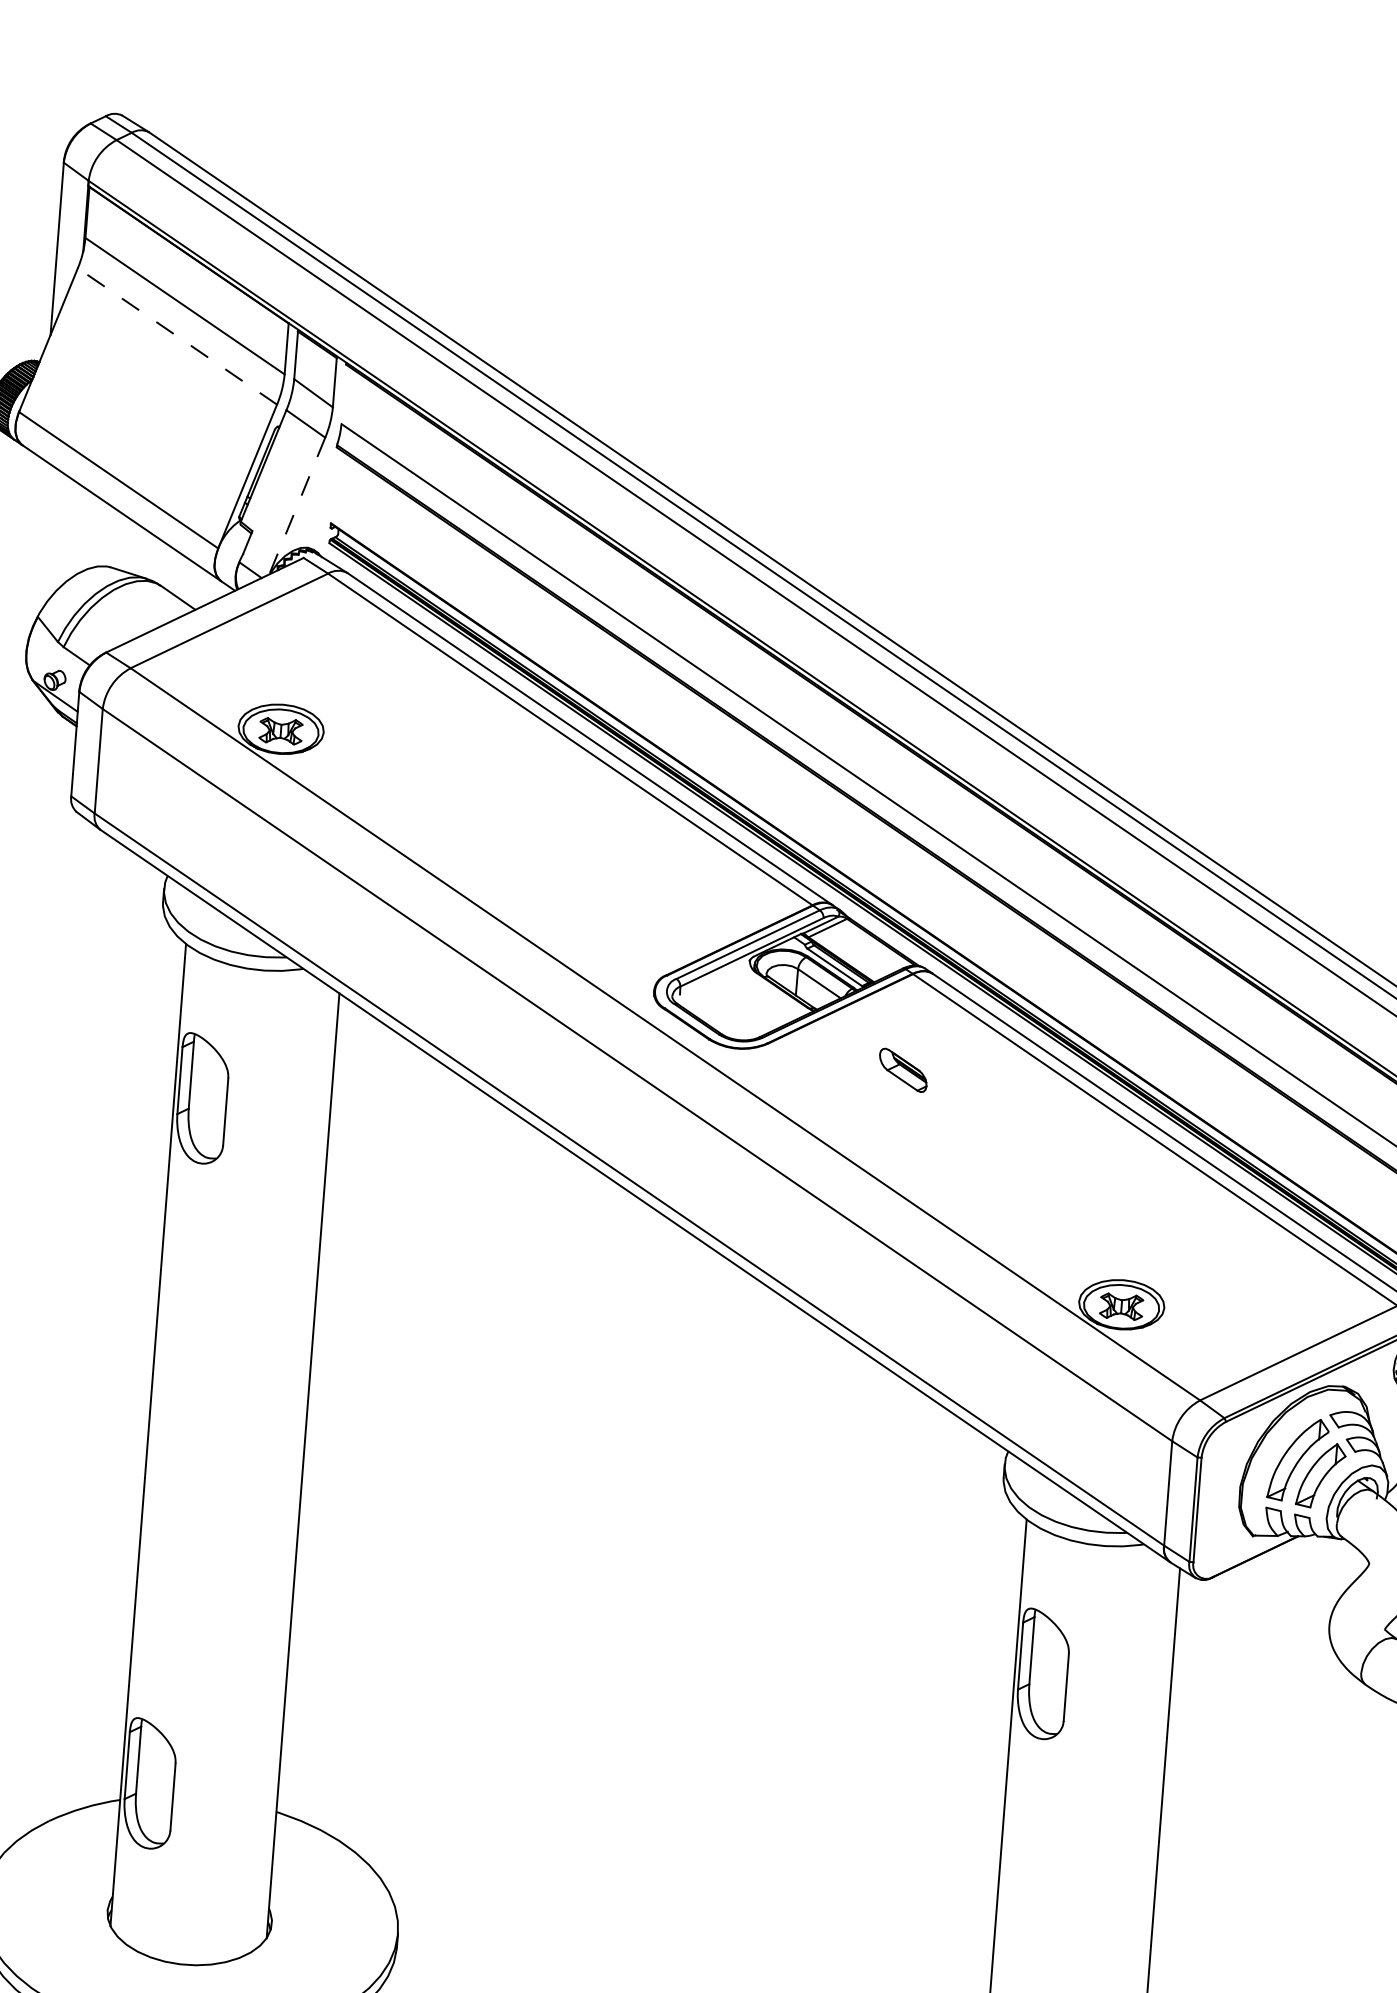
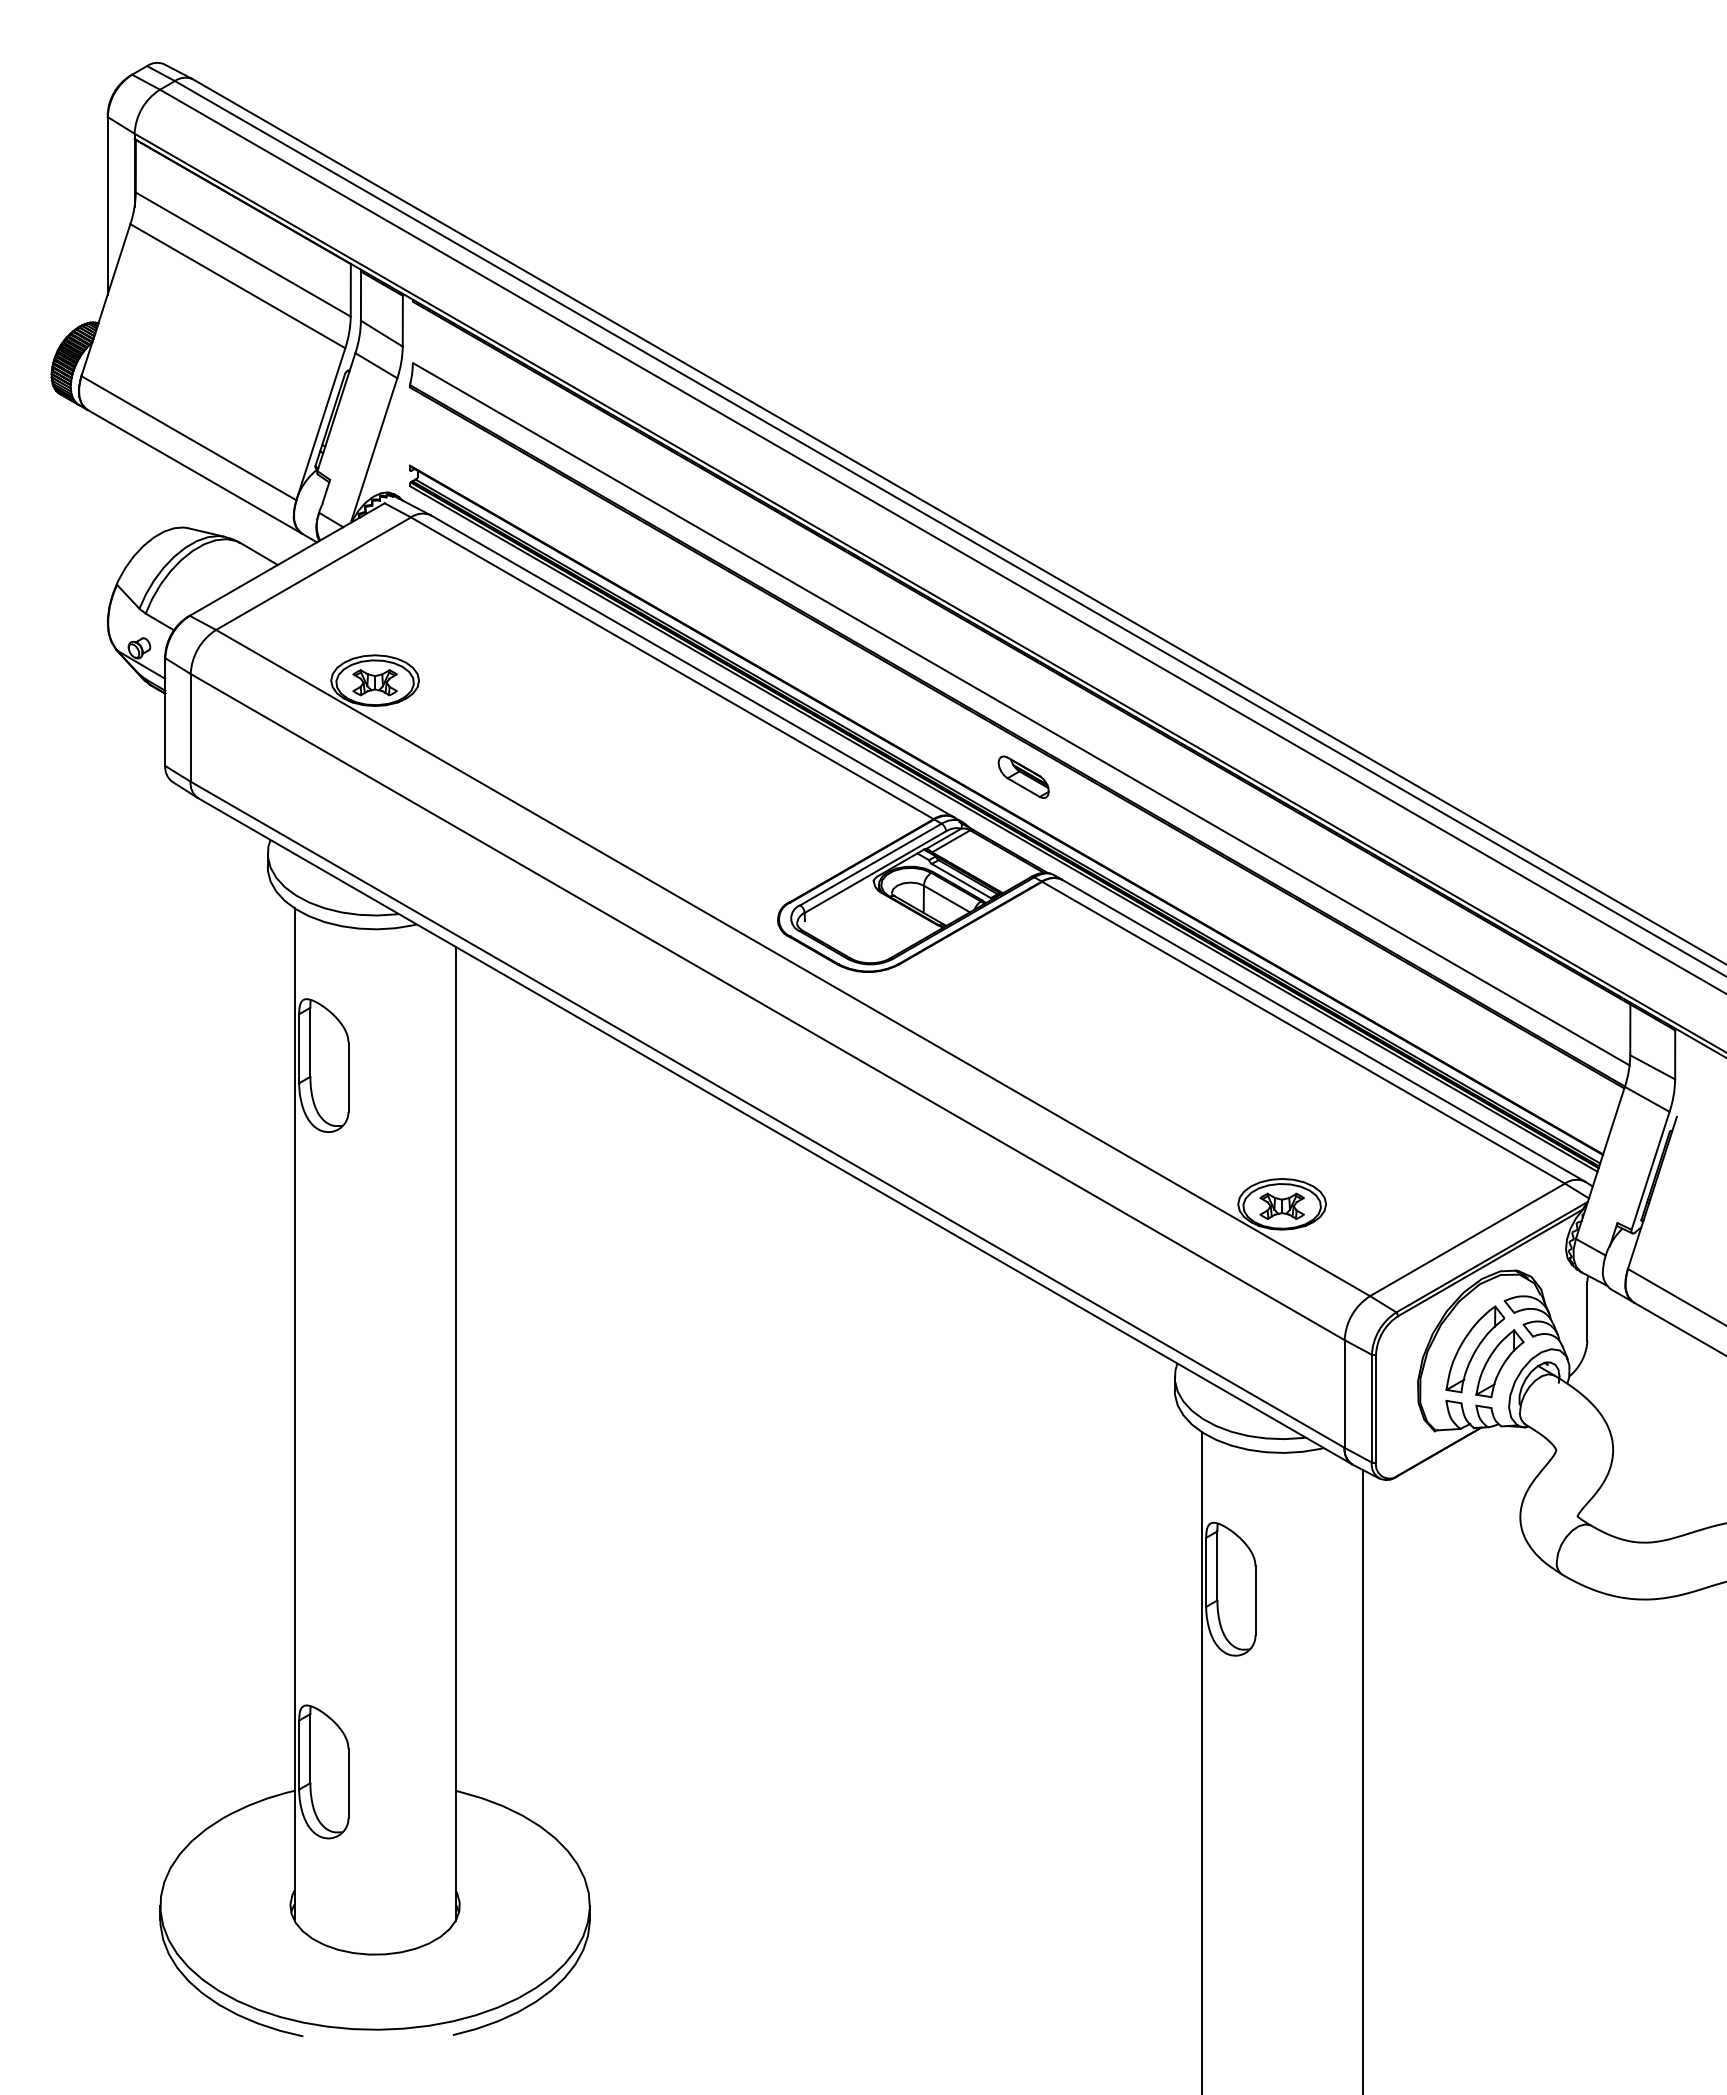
line: (177, 335) -> (237, 285), dashed -> solid
line: (297, 506) -> (374, 450), dashed -> solid
part: (903, 1069) -> (1023, 776), moved

